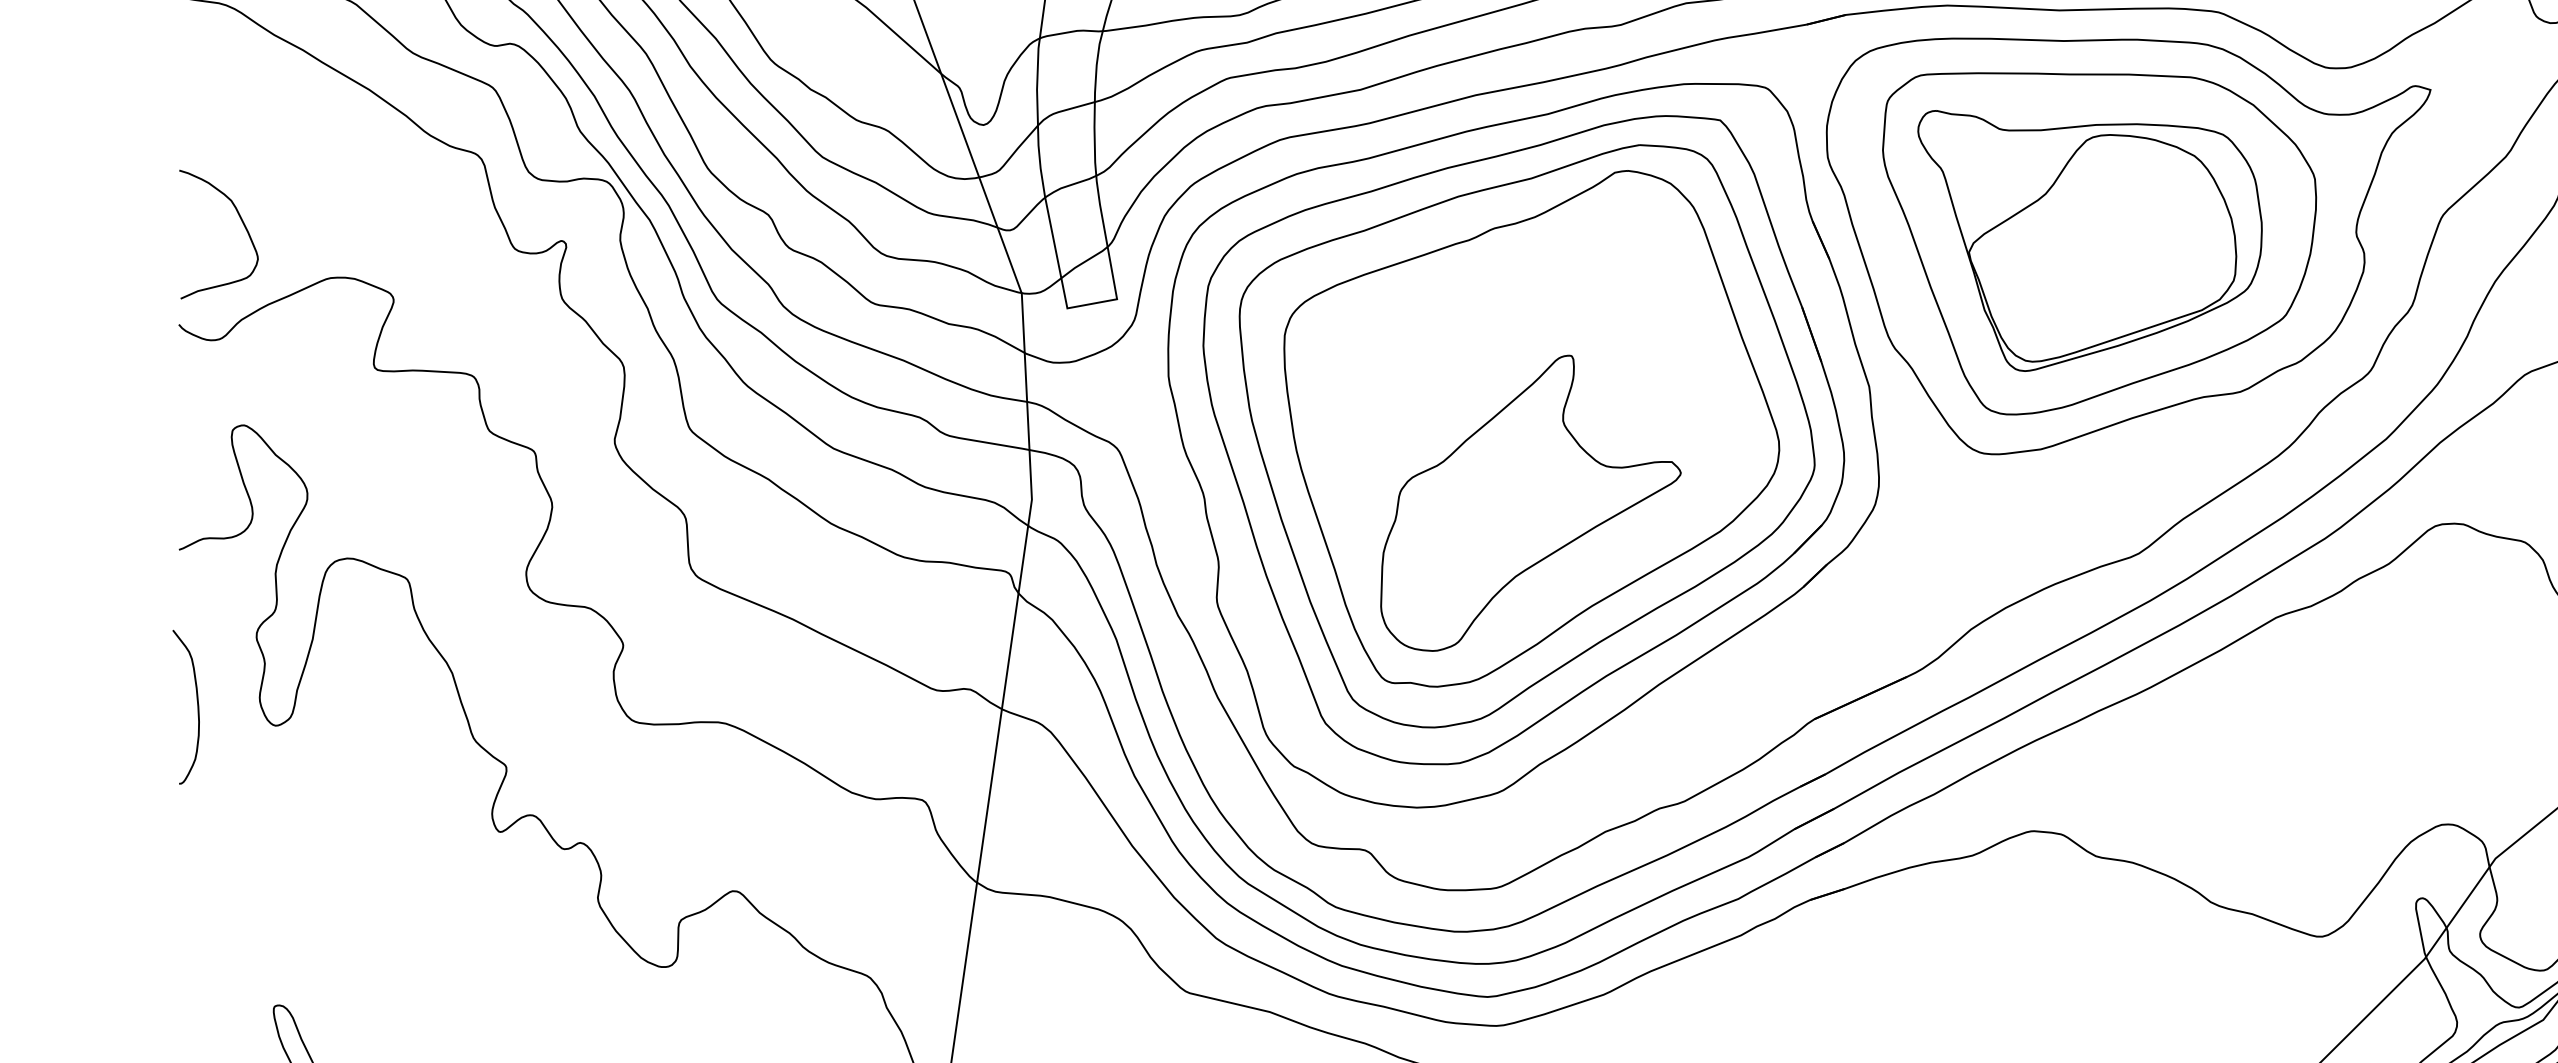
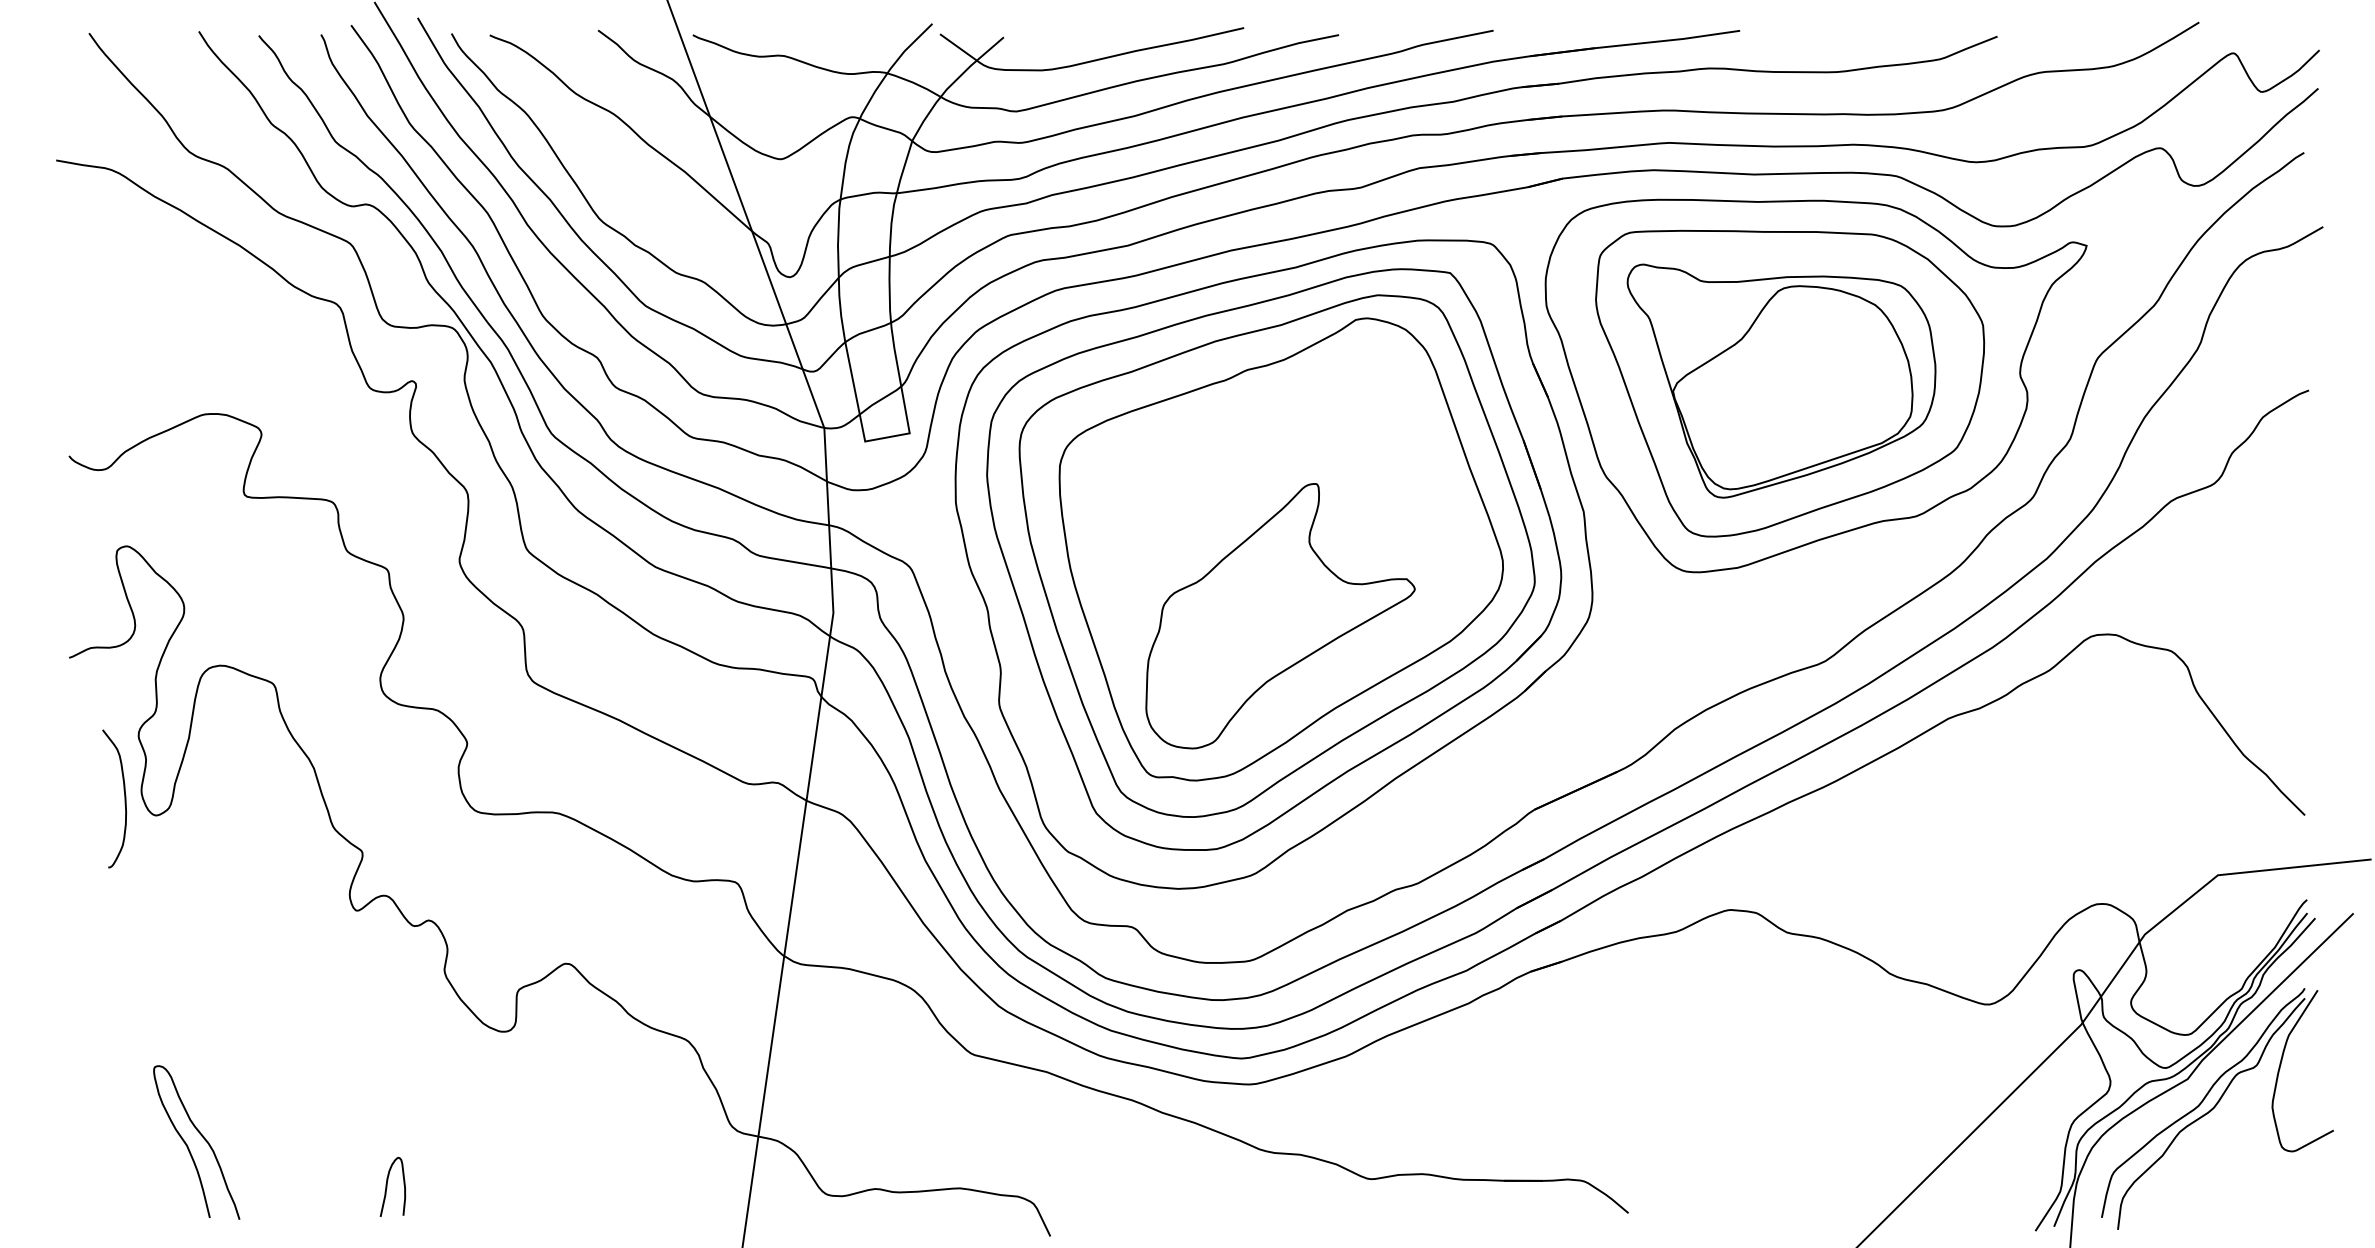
curve: (241, 222) -> (125, 364), removed
curve: (197, 706) -> (124, 798), moved

